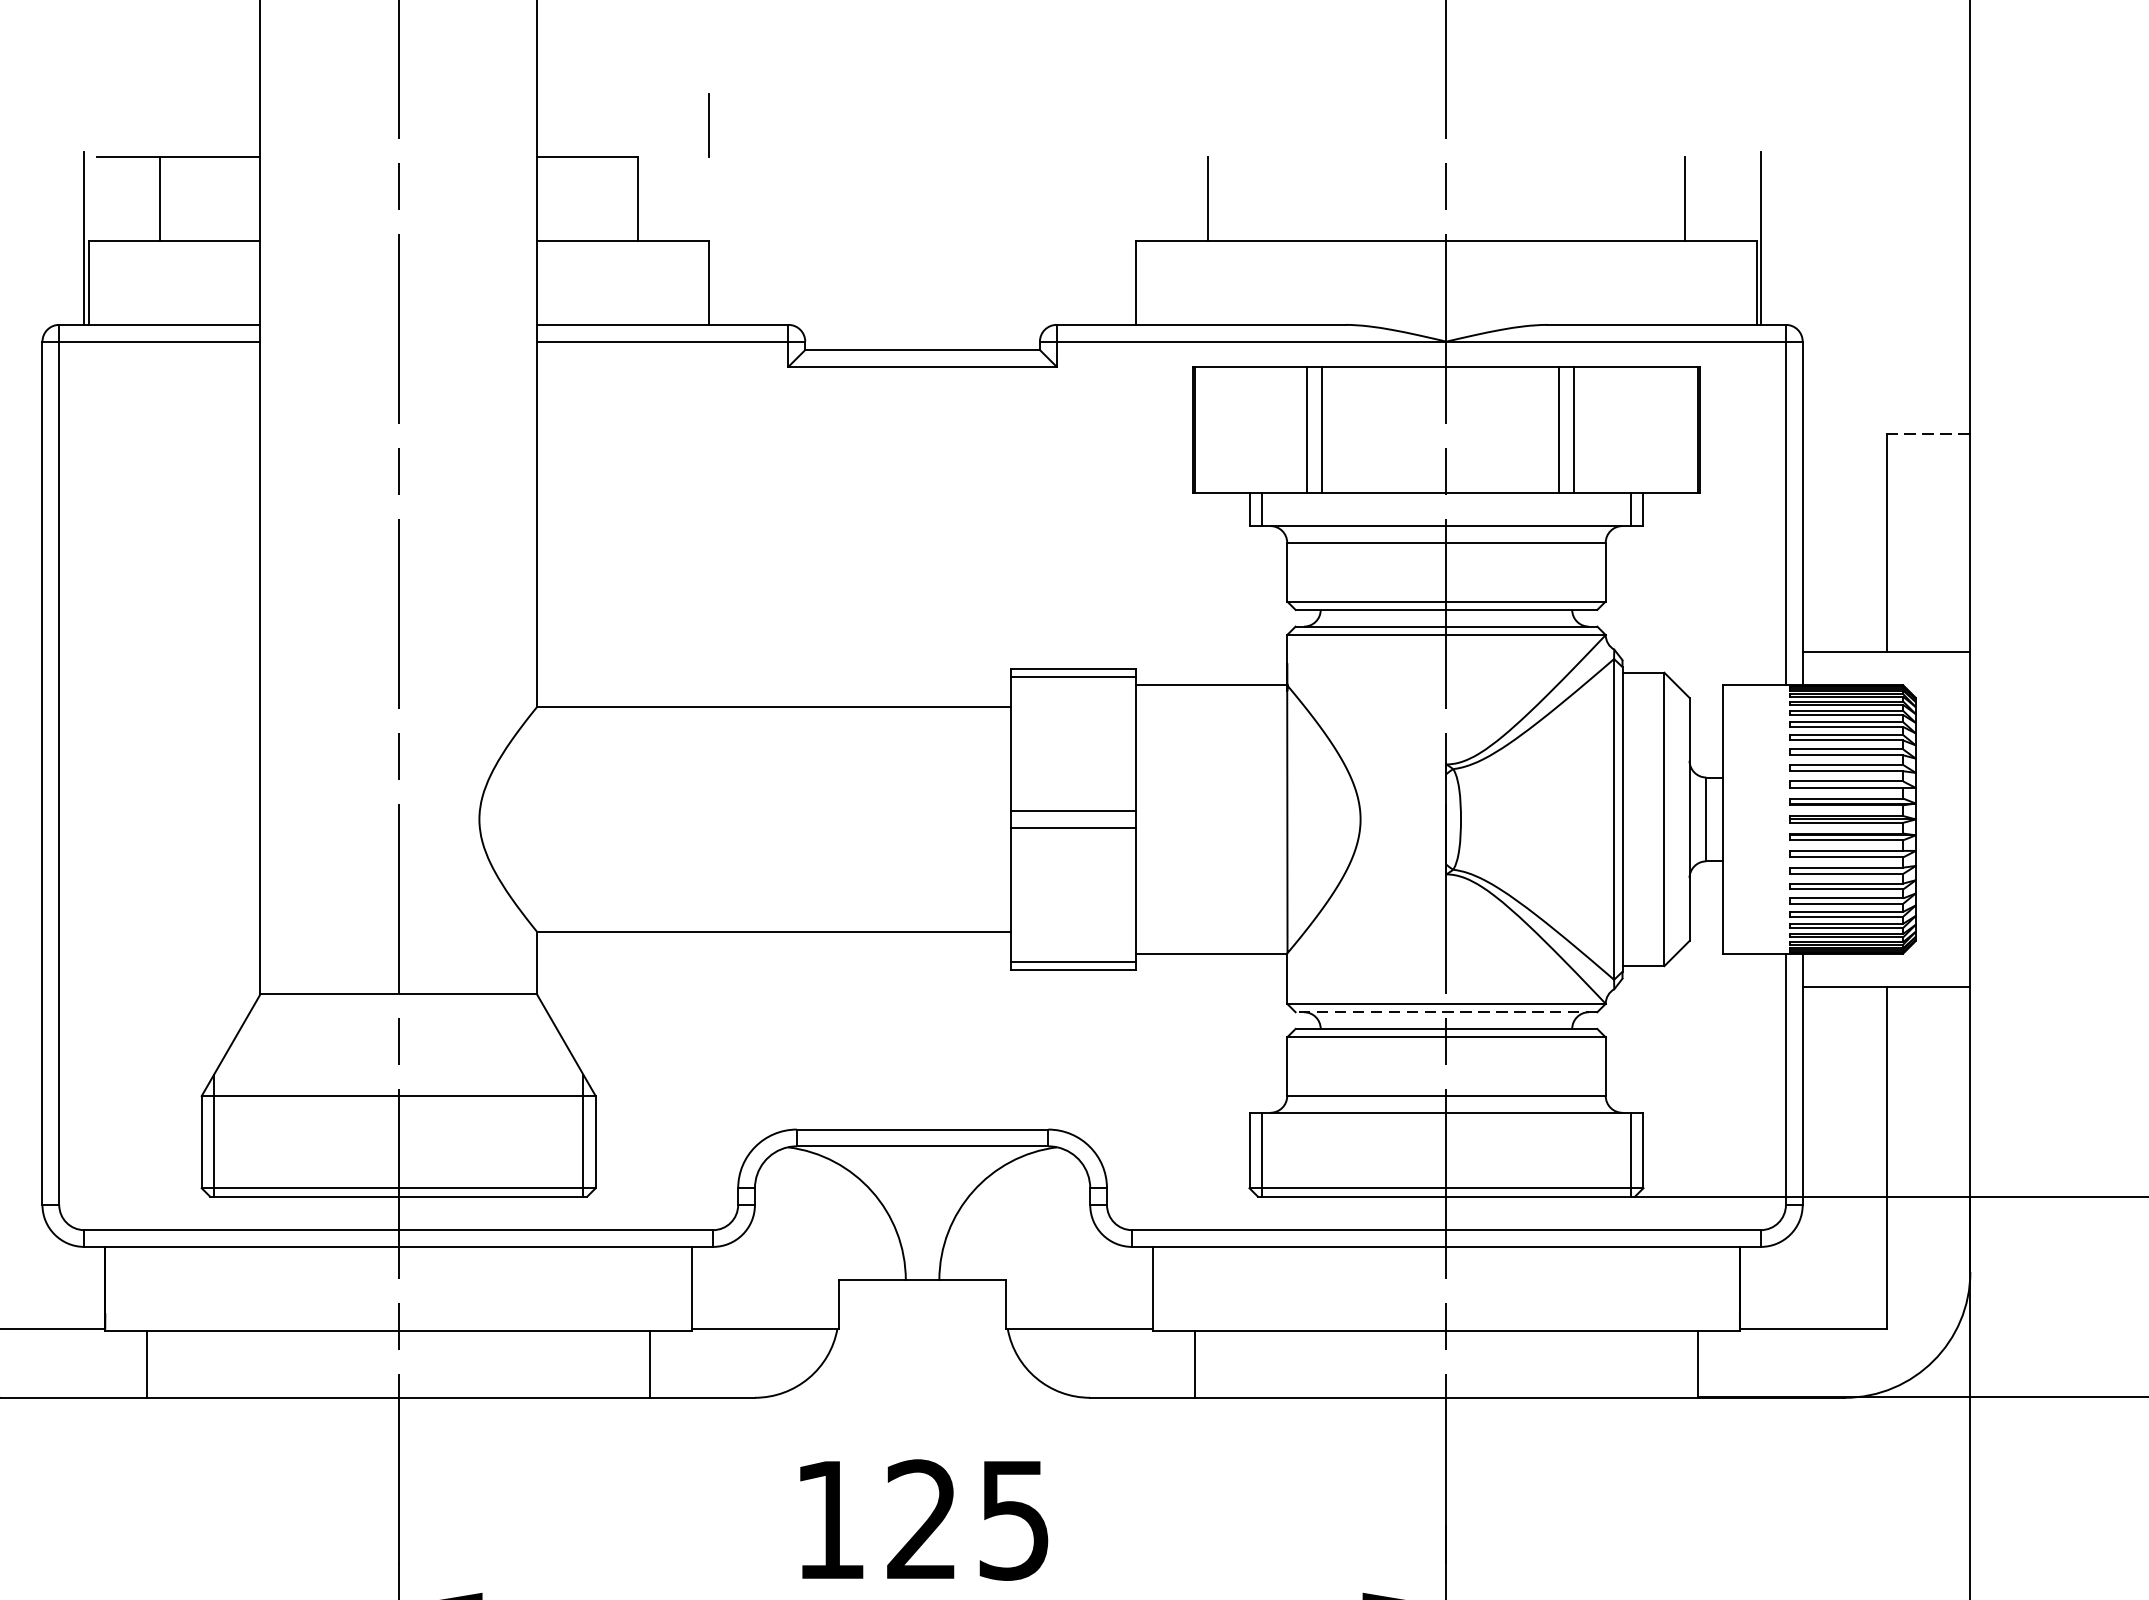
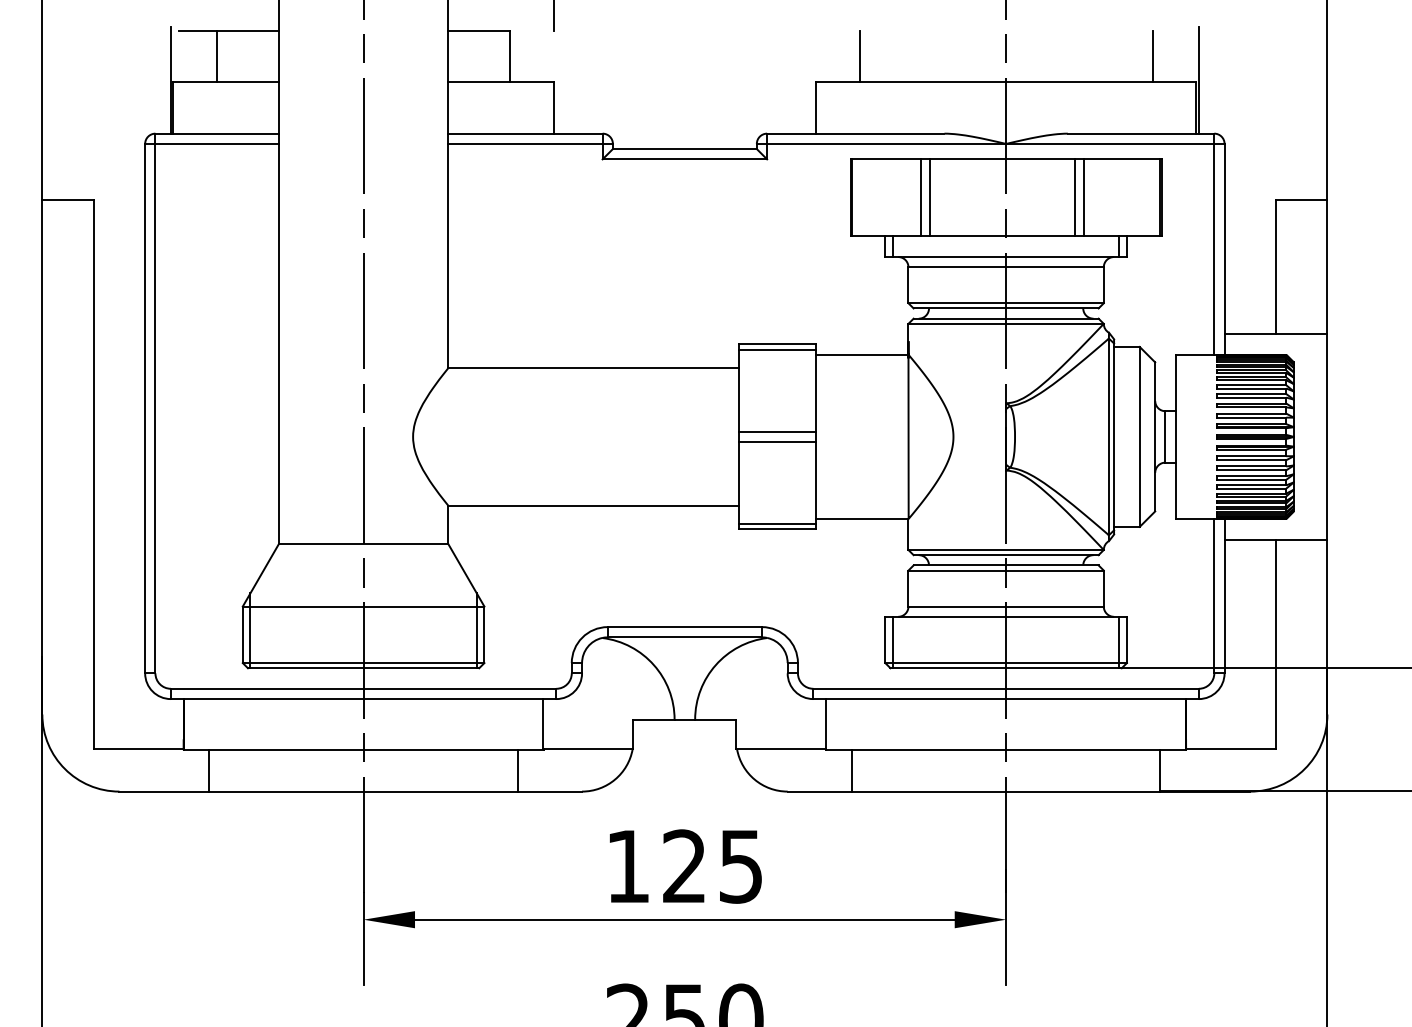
line: (1928, 433) -> (1301, 200), dashed -> solid
line: (1447, 1012) -> (1006, 555), dashed -> solid

